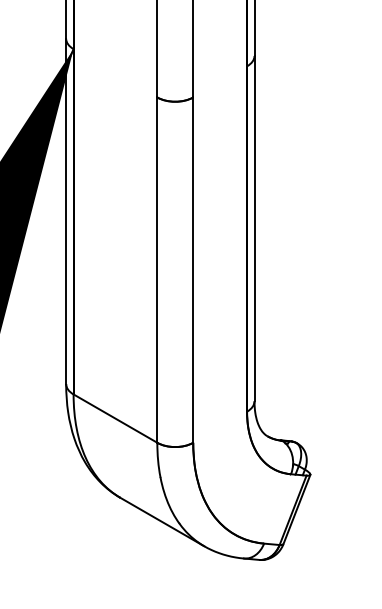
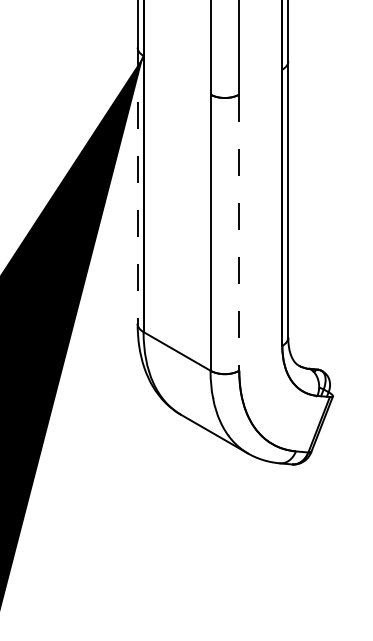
line: (65, 212) -> (137, 186), solid -> dashed
line: (193, 271) -> (239, 233), solid -> dashed

